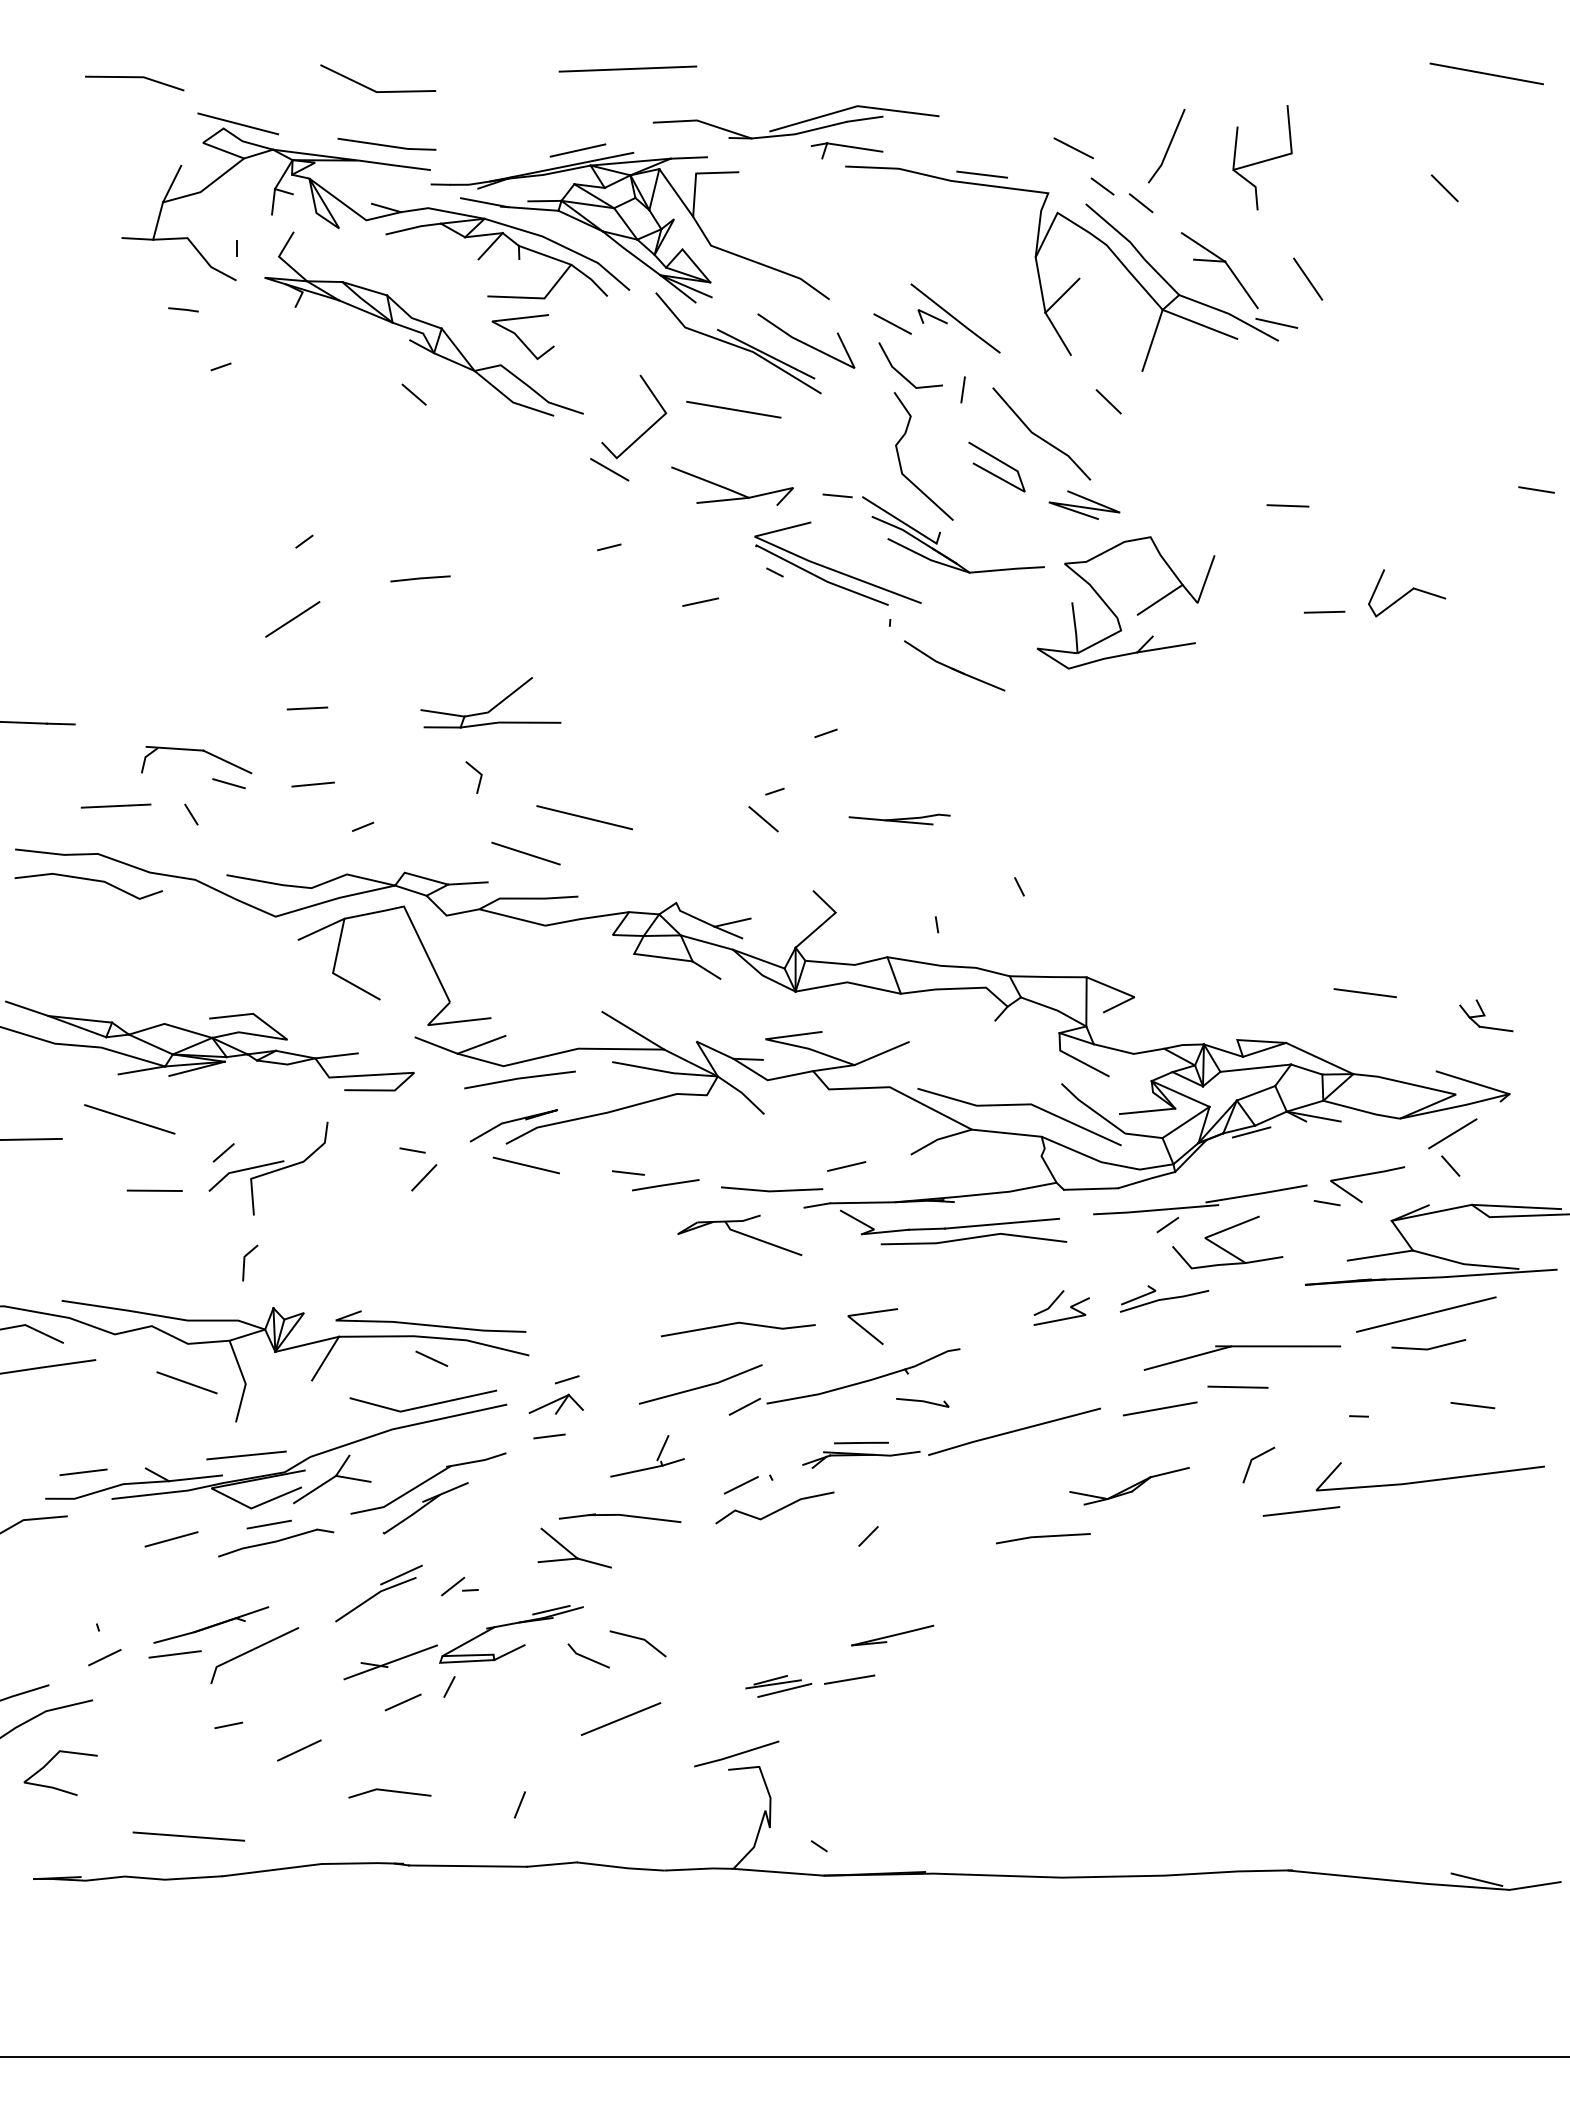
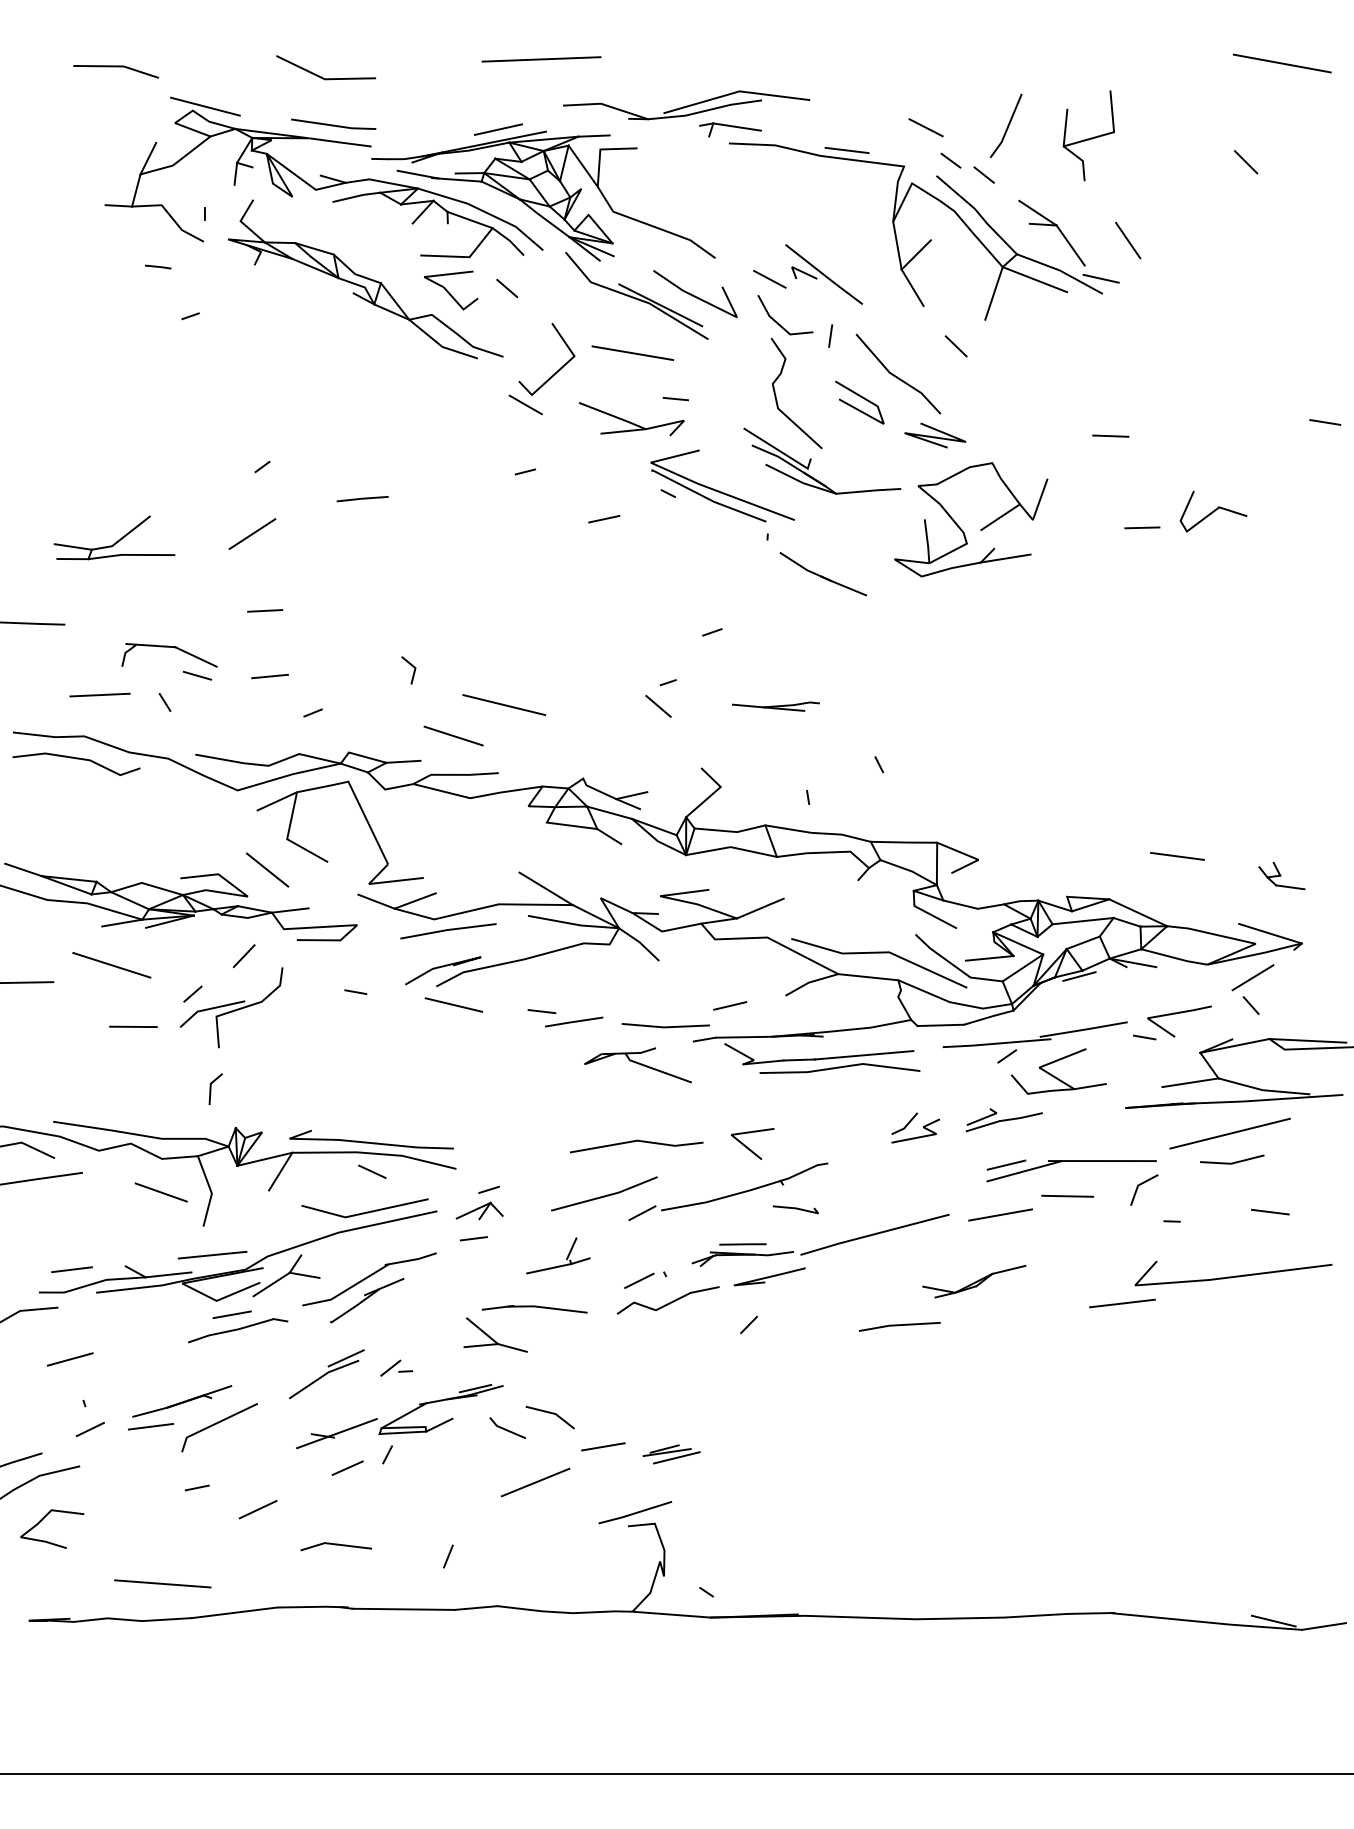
line: (413, 394) -> (506, 288), moved
line: (837, 495) -> (675, 398), moved
part: (490, 702) -> (114, 537), moved
line: (310, 1008) -> (267, 869), added
line: (424, 1177) -> (244, 955), moved
line: (1166, 1350) -> (1006, 1164), added
line: (1256, 1458) -> (1142, 1184), moved
line: (171, 1539) -> (70, 1359), moved
part: (892, 1635) -> (769, 1276), moved
line: (849, 1679) -> (603, 1446), moved

